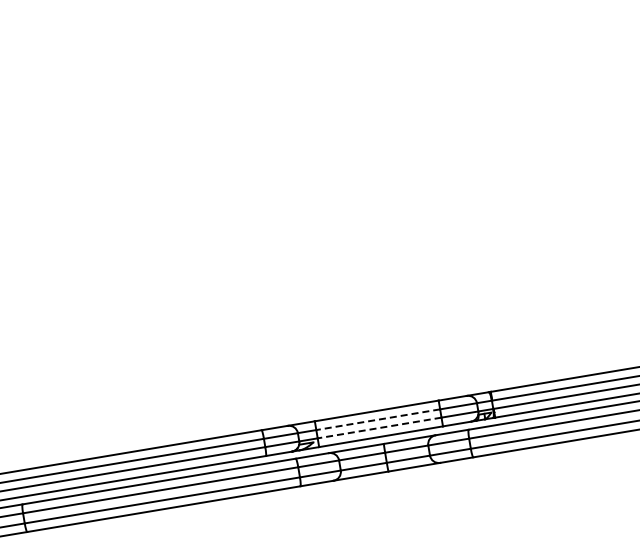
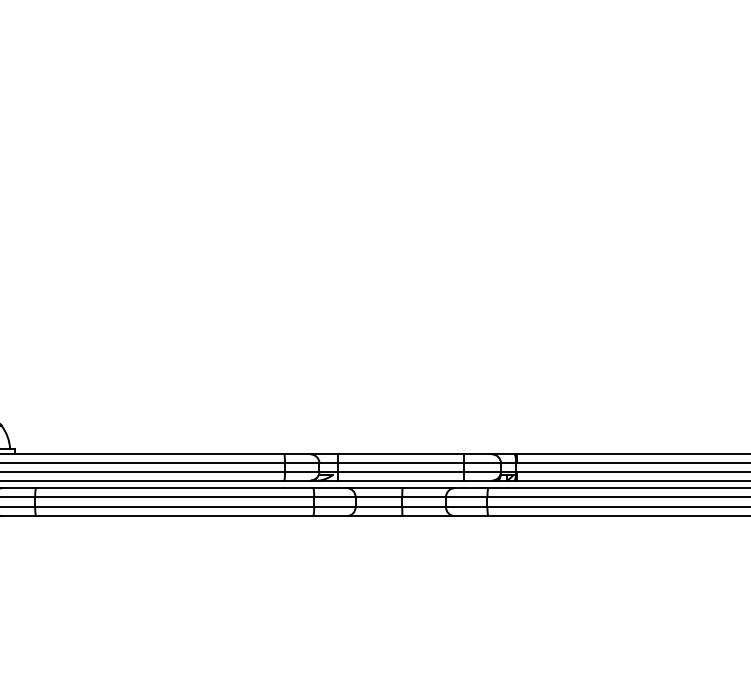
line: (377, 419) -> (400, 463), dashed -> solid
line: (379, 427) -> (400, 471), dashed -> solid

